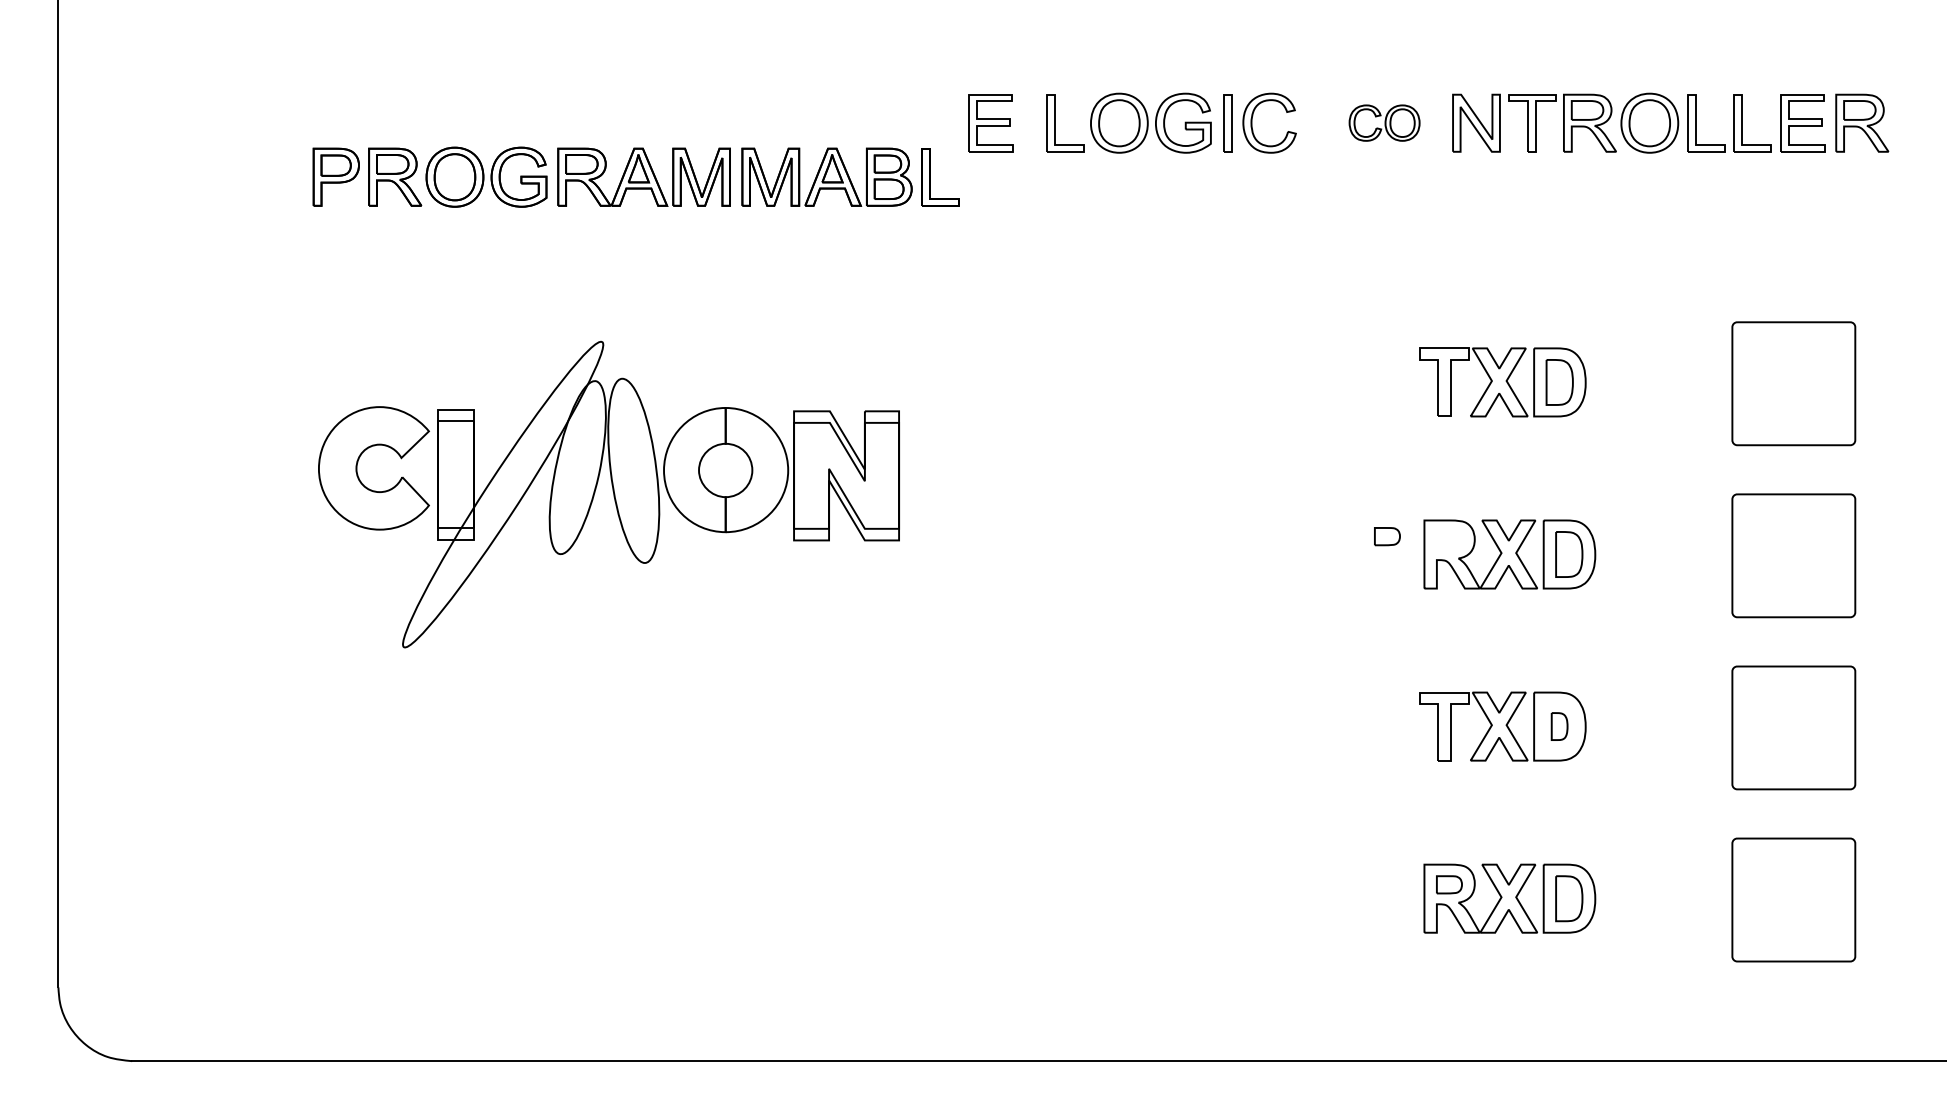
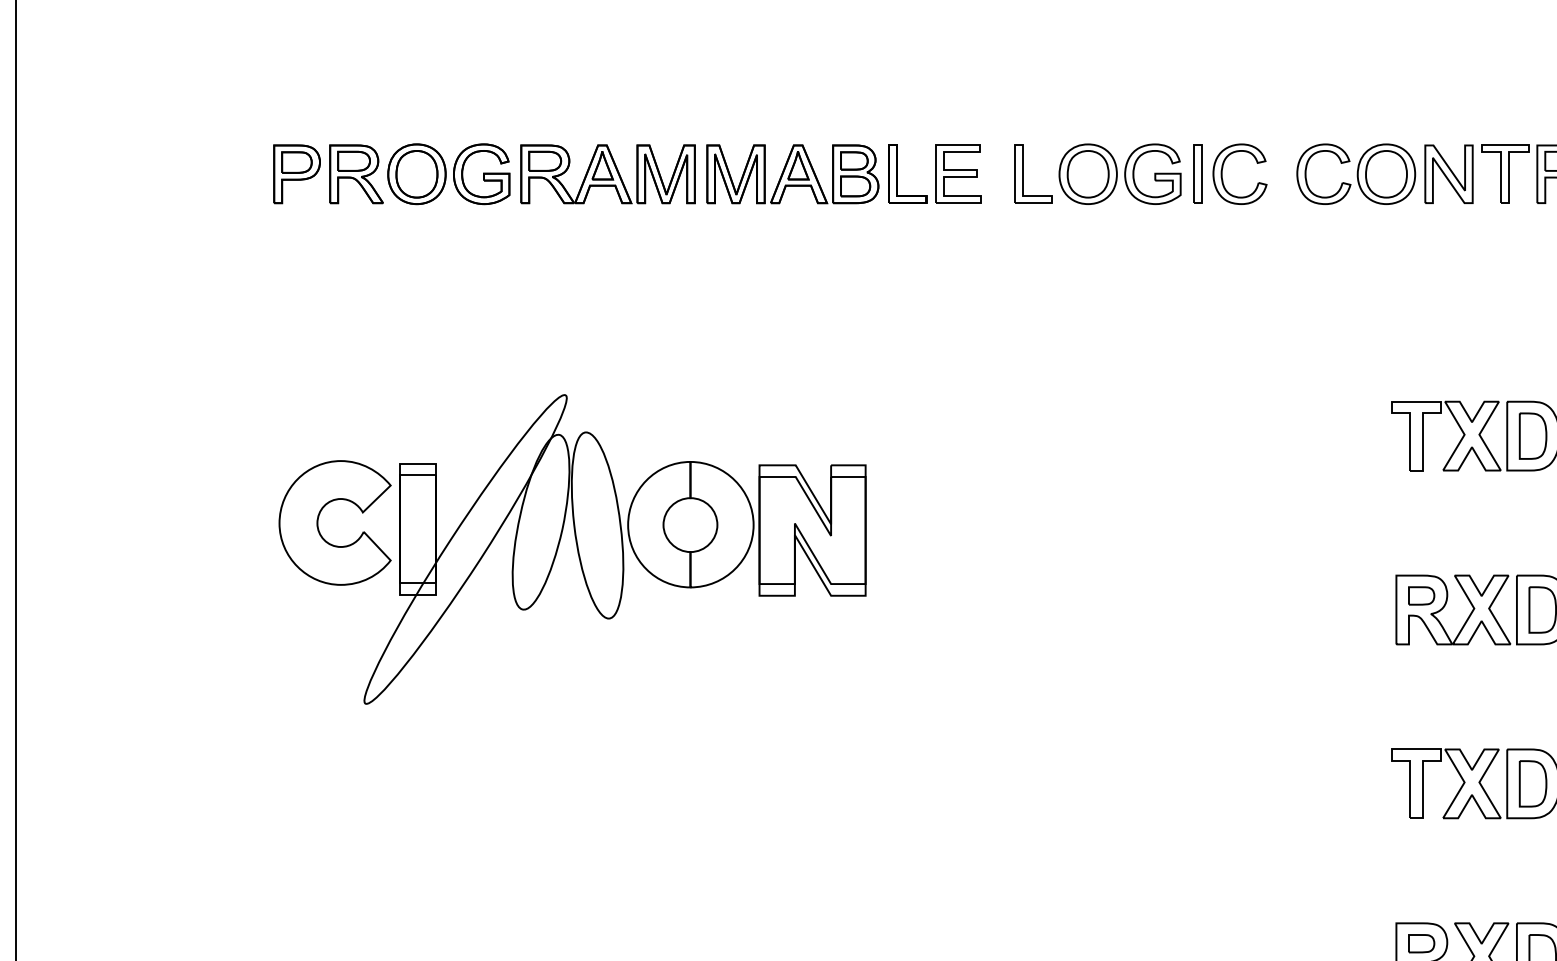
part: (1384, 122) -> (1356, 173), size x1.67
part: (635, 176) -> (599, 173), moved
part: (1387, 536) -> (1421, 595), moved
part: (1559, 726) -> (1532, 783), size x1.67

